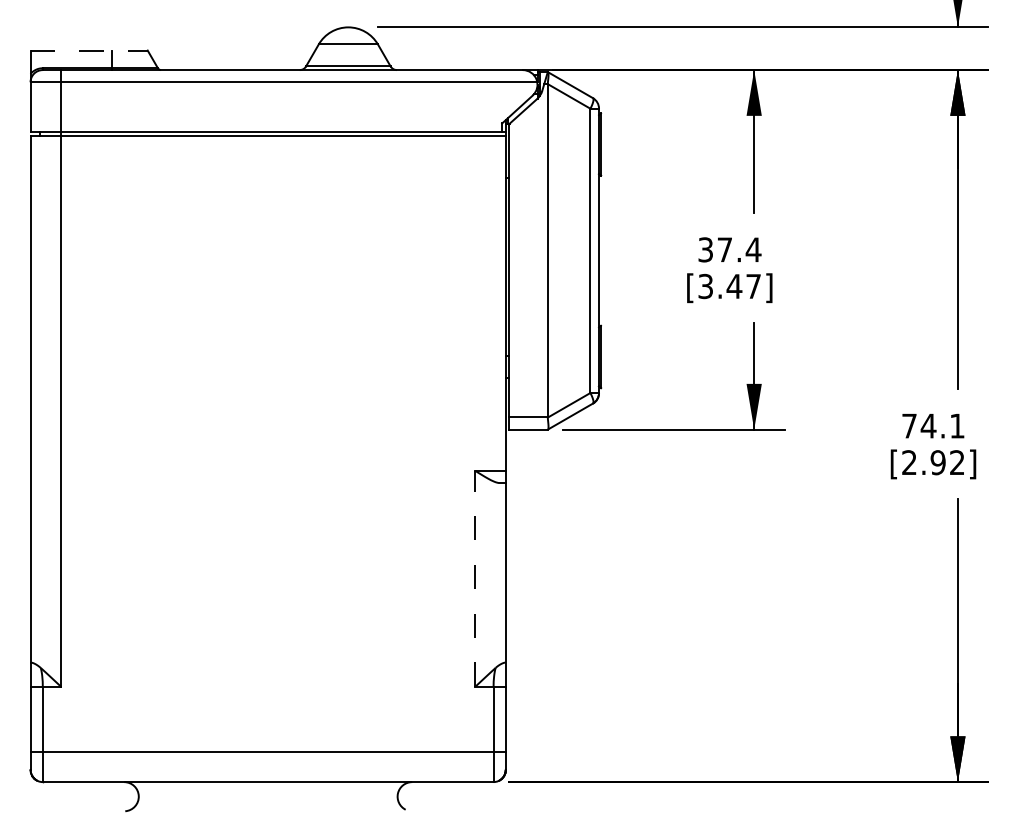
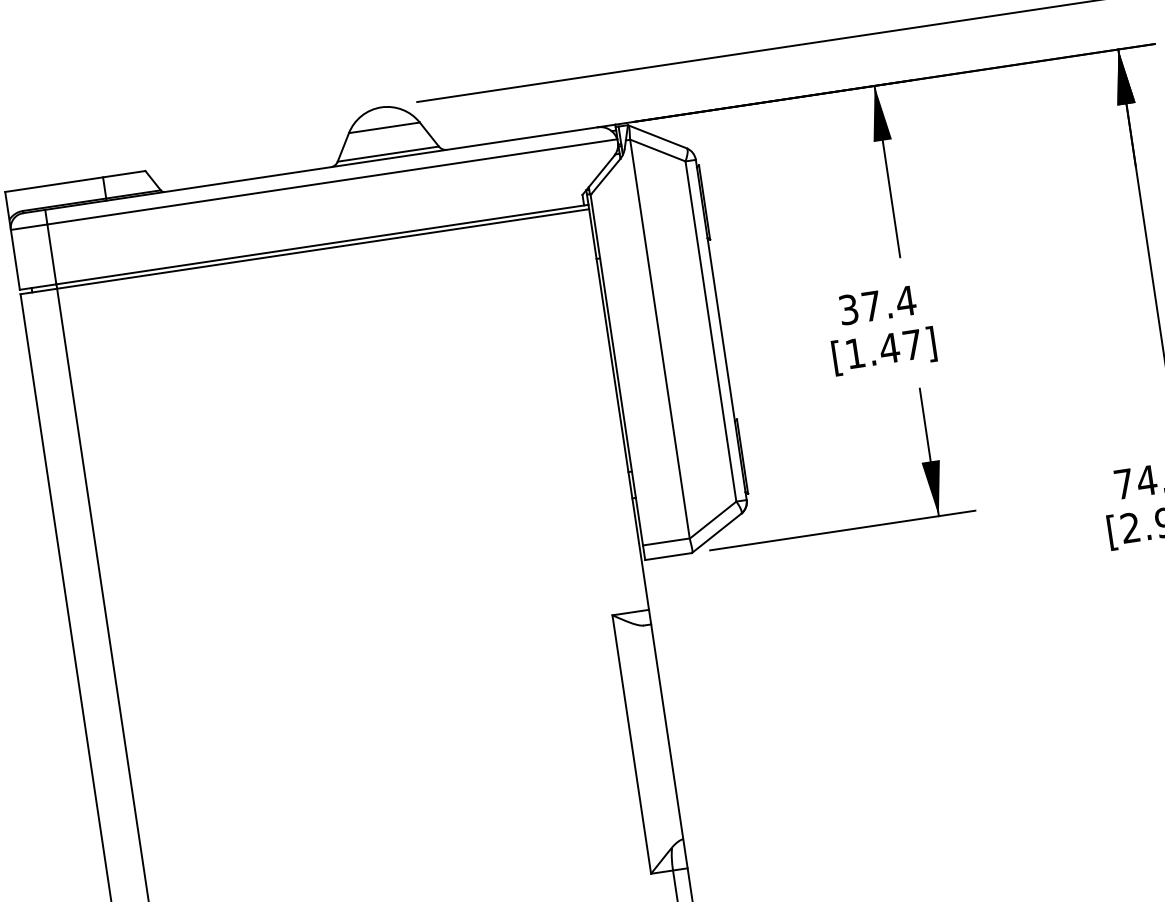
line: (89, 50) -> (75, 181), dashed -> solid
text: (705, 286) -> (855, 353), [3.47] -> [1.47]
line: (475, 578) -> (632, 744), dashed -> solid

